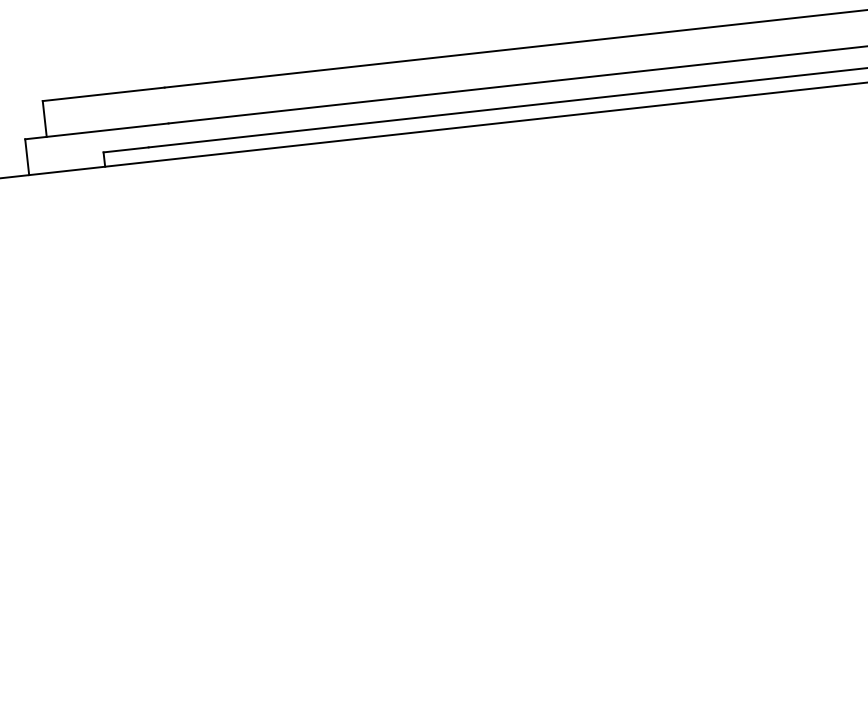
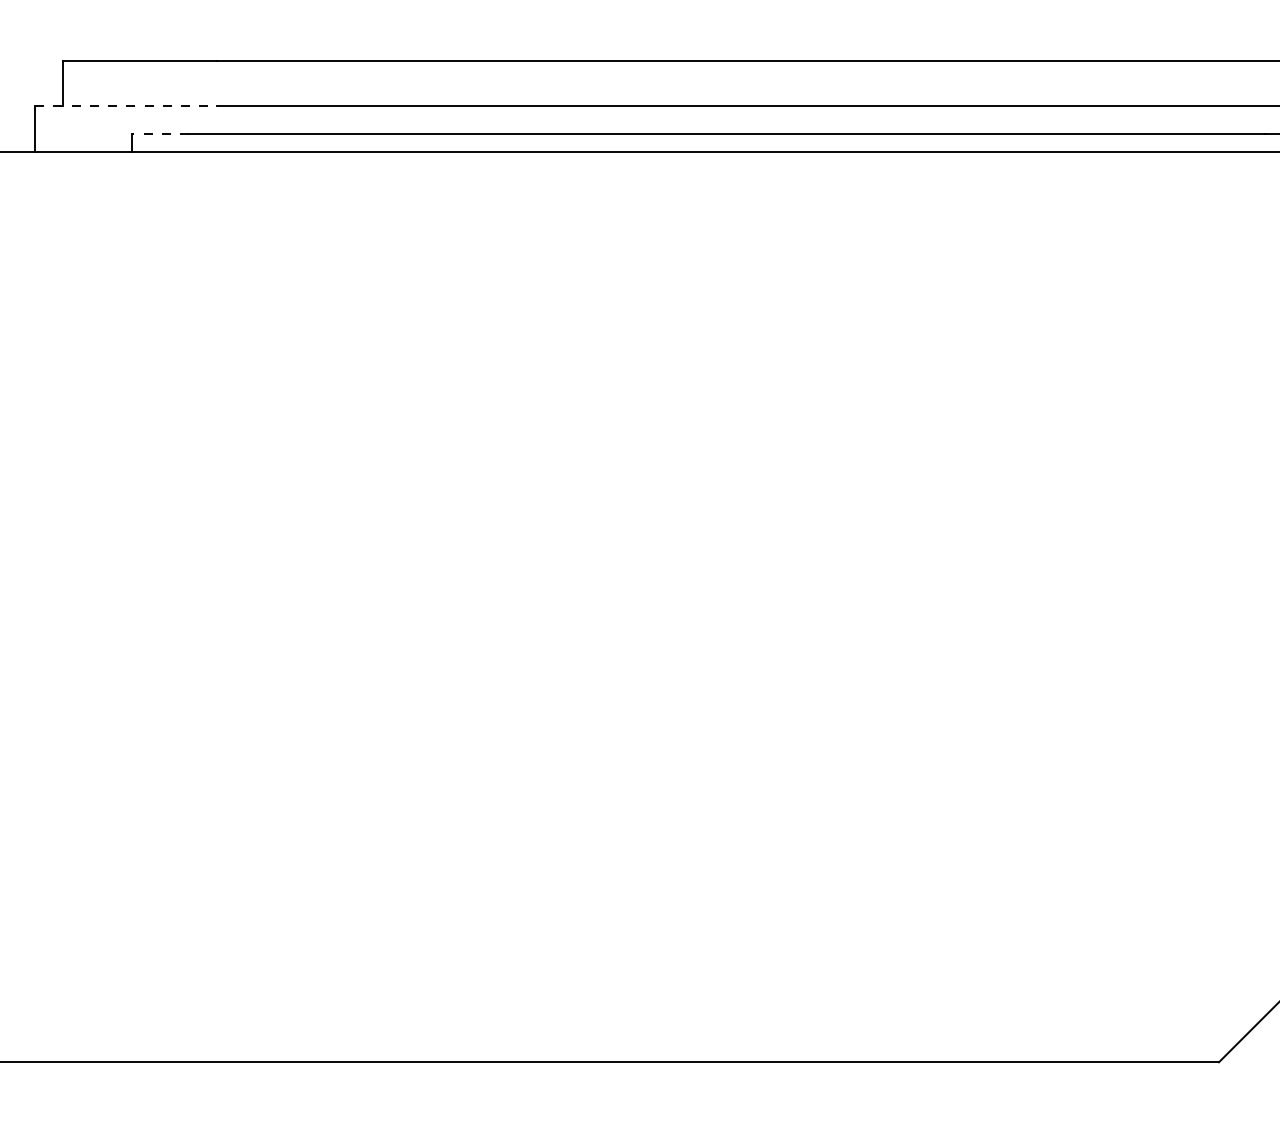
line: (97, 131) -> (126, 106), solid -> dashed
line: (126, 149) -> (160, 133), solid -> dashed

